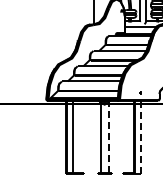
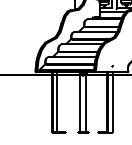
line: (108, 137) -> (86, 102), dashed -> solid
line: (140, 137) -> (112, 102), dashed -> solid

